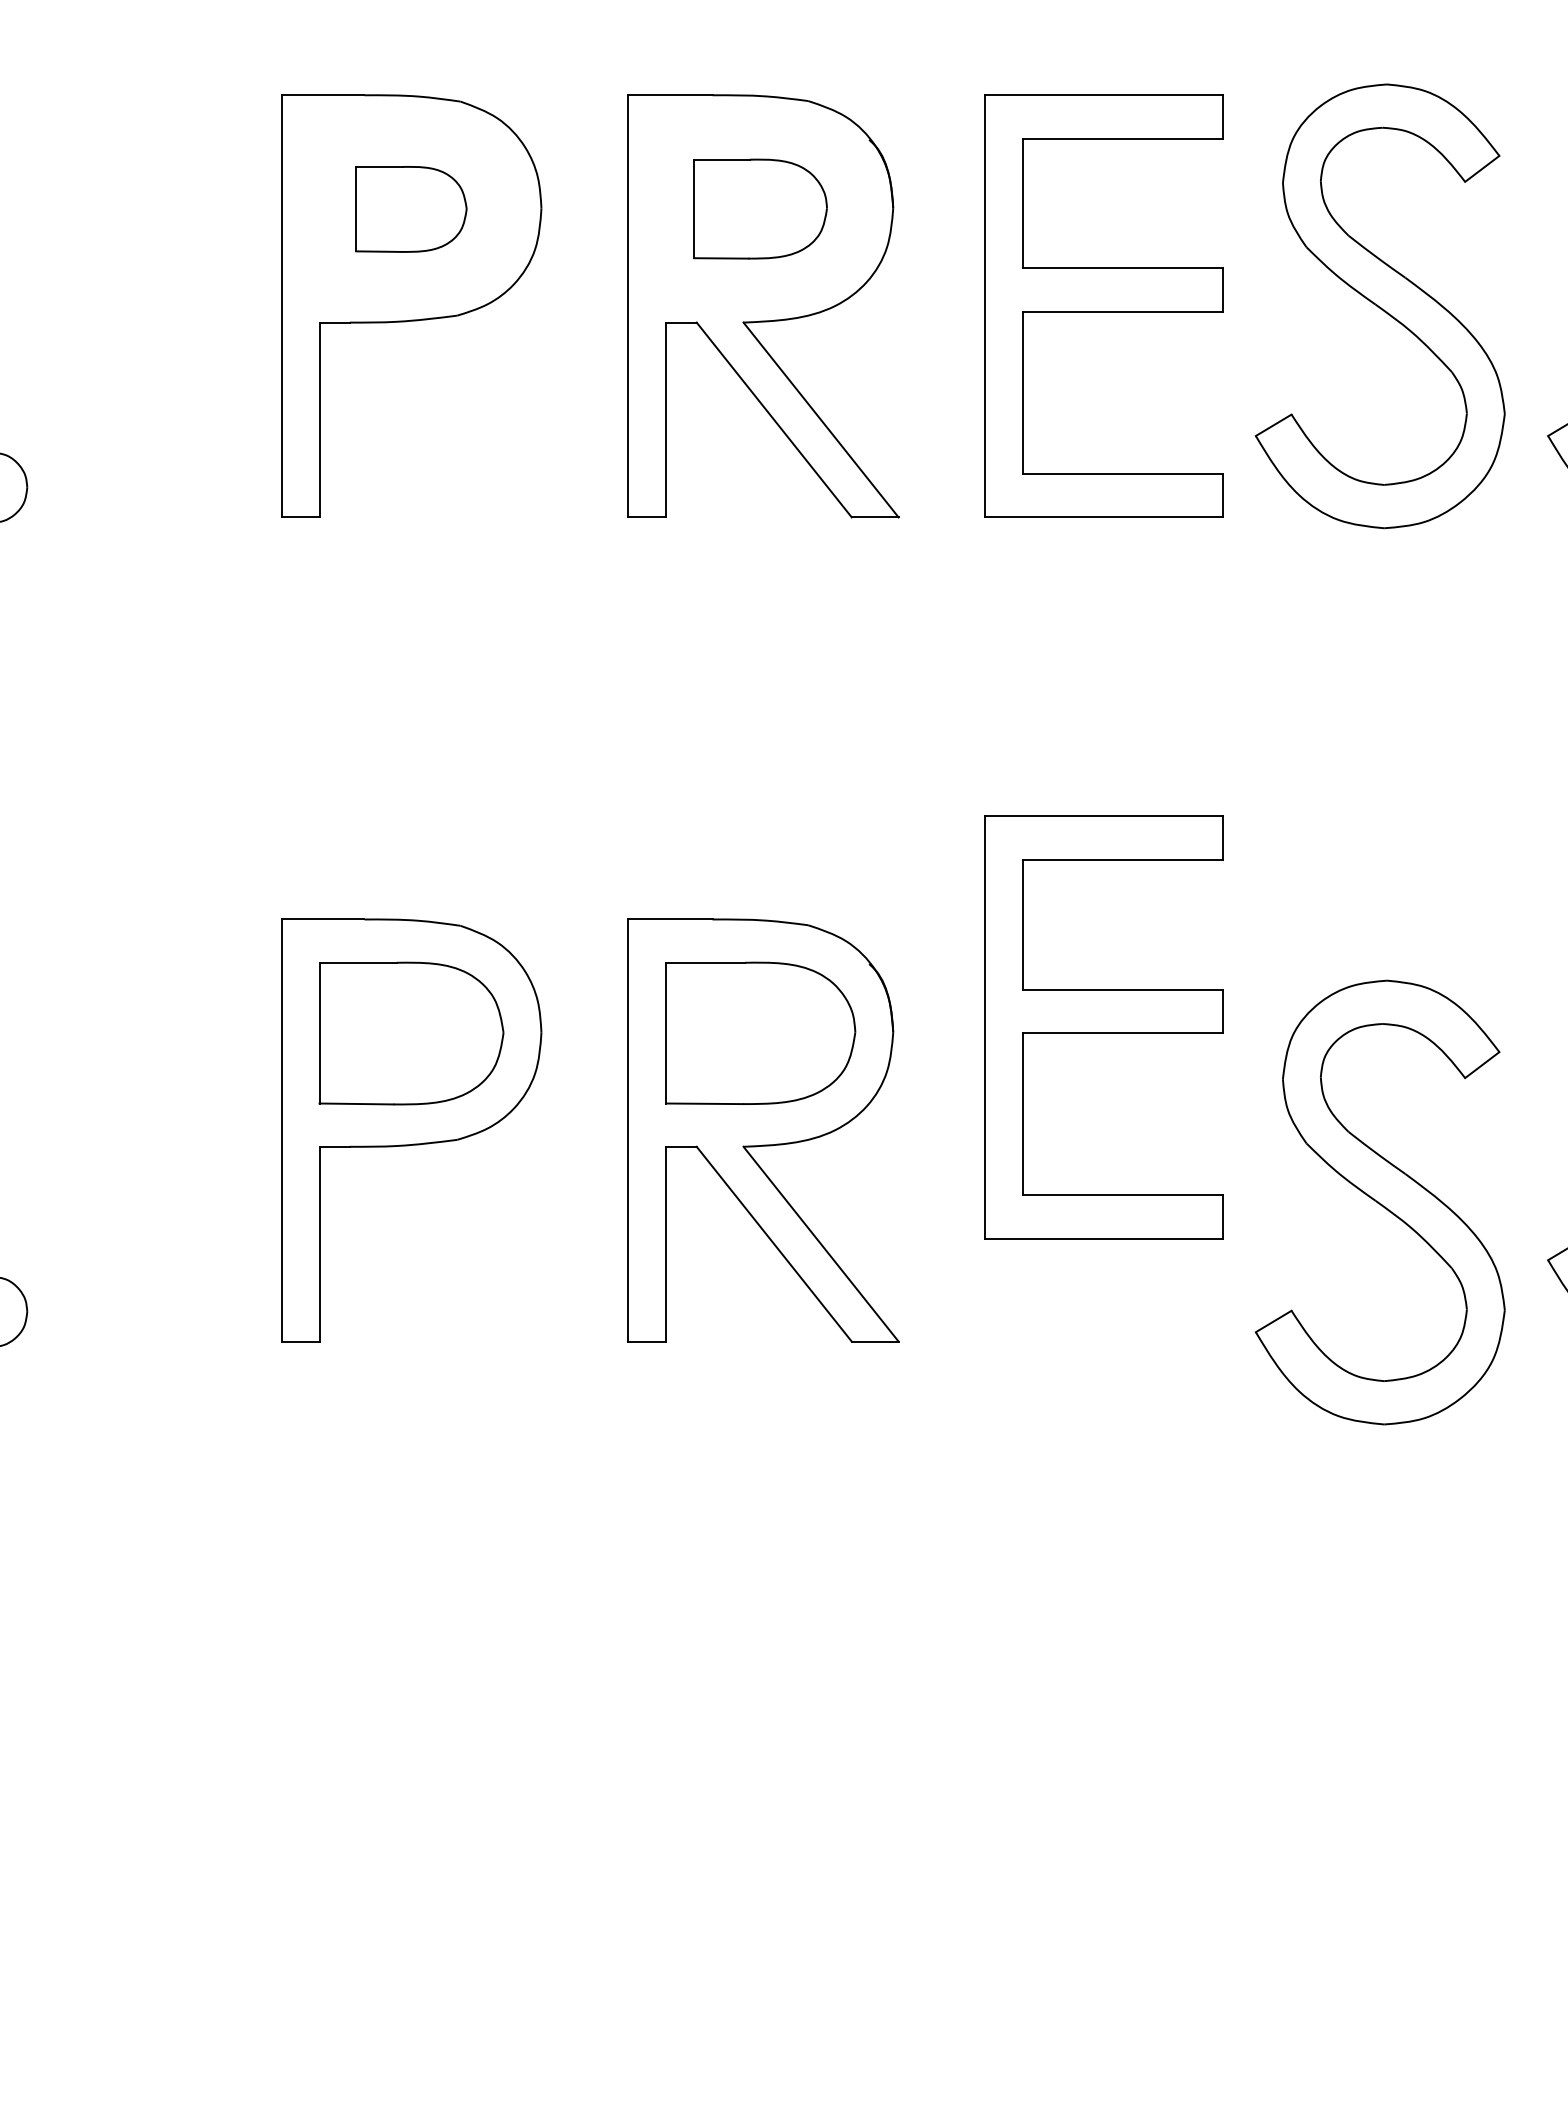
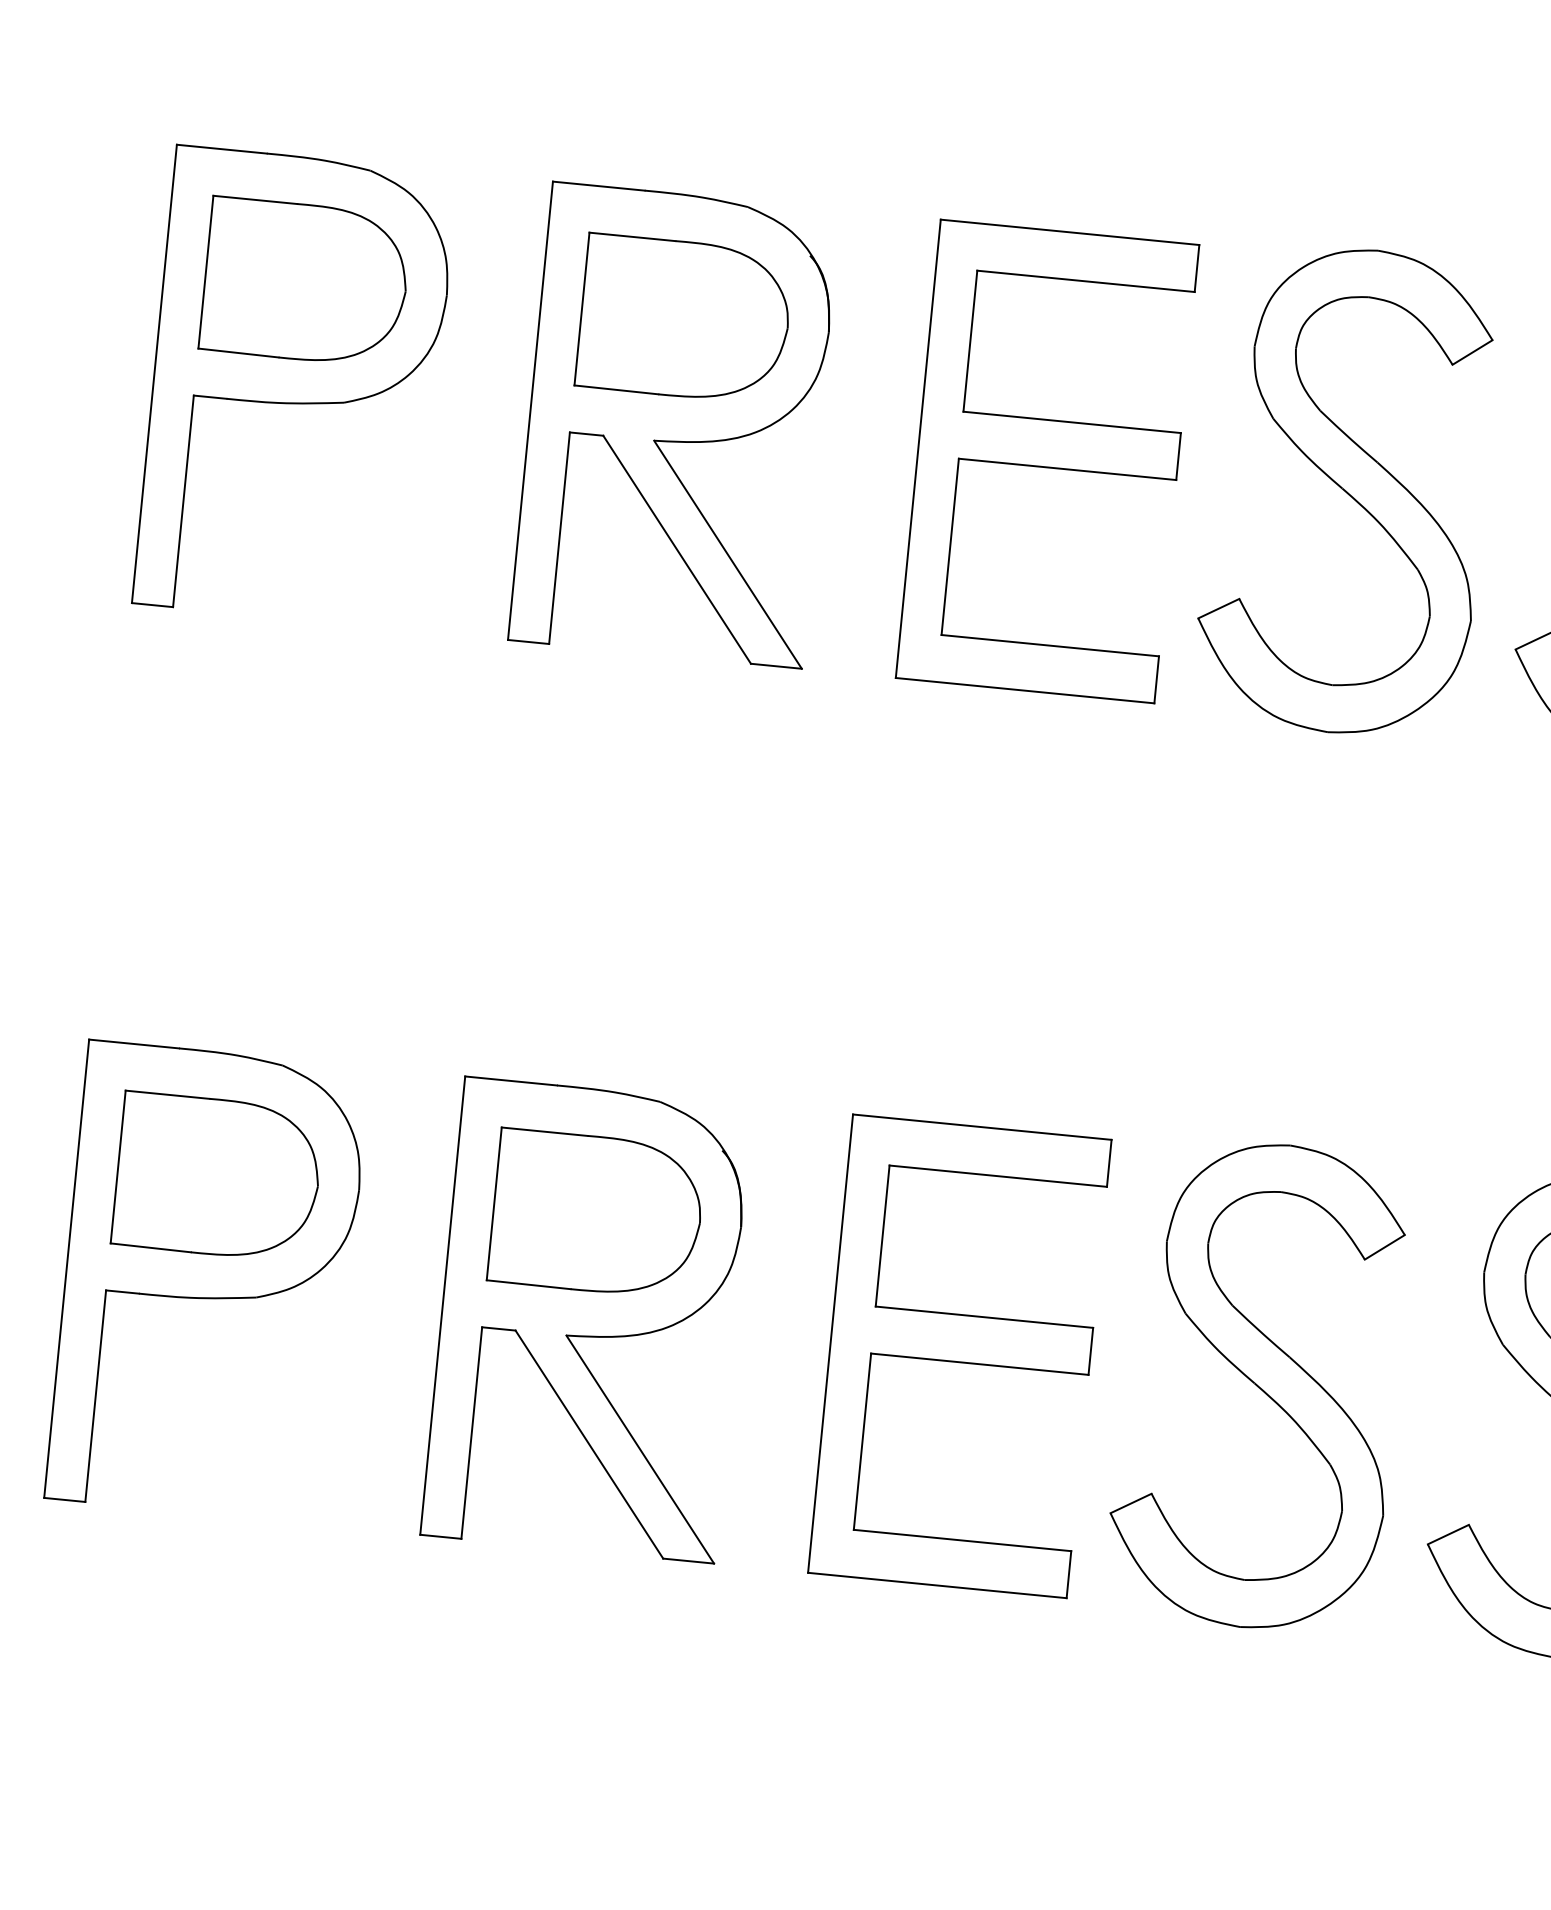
part: (760, 208) -> (684, 318), size x1.43
part: (411, 209) -> (305, 282), size x1.67
part: (1103, 1027) -> (958, 1356), moved
part: (1380, 1202) -> (1259, 1385), moved

